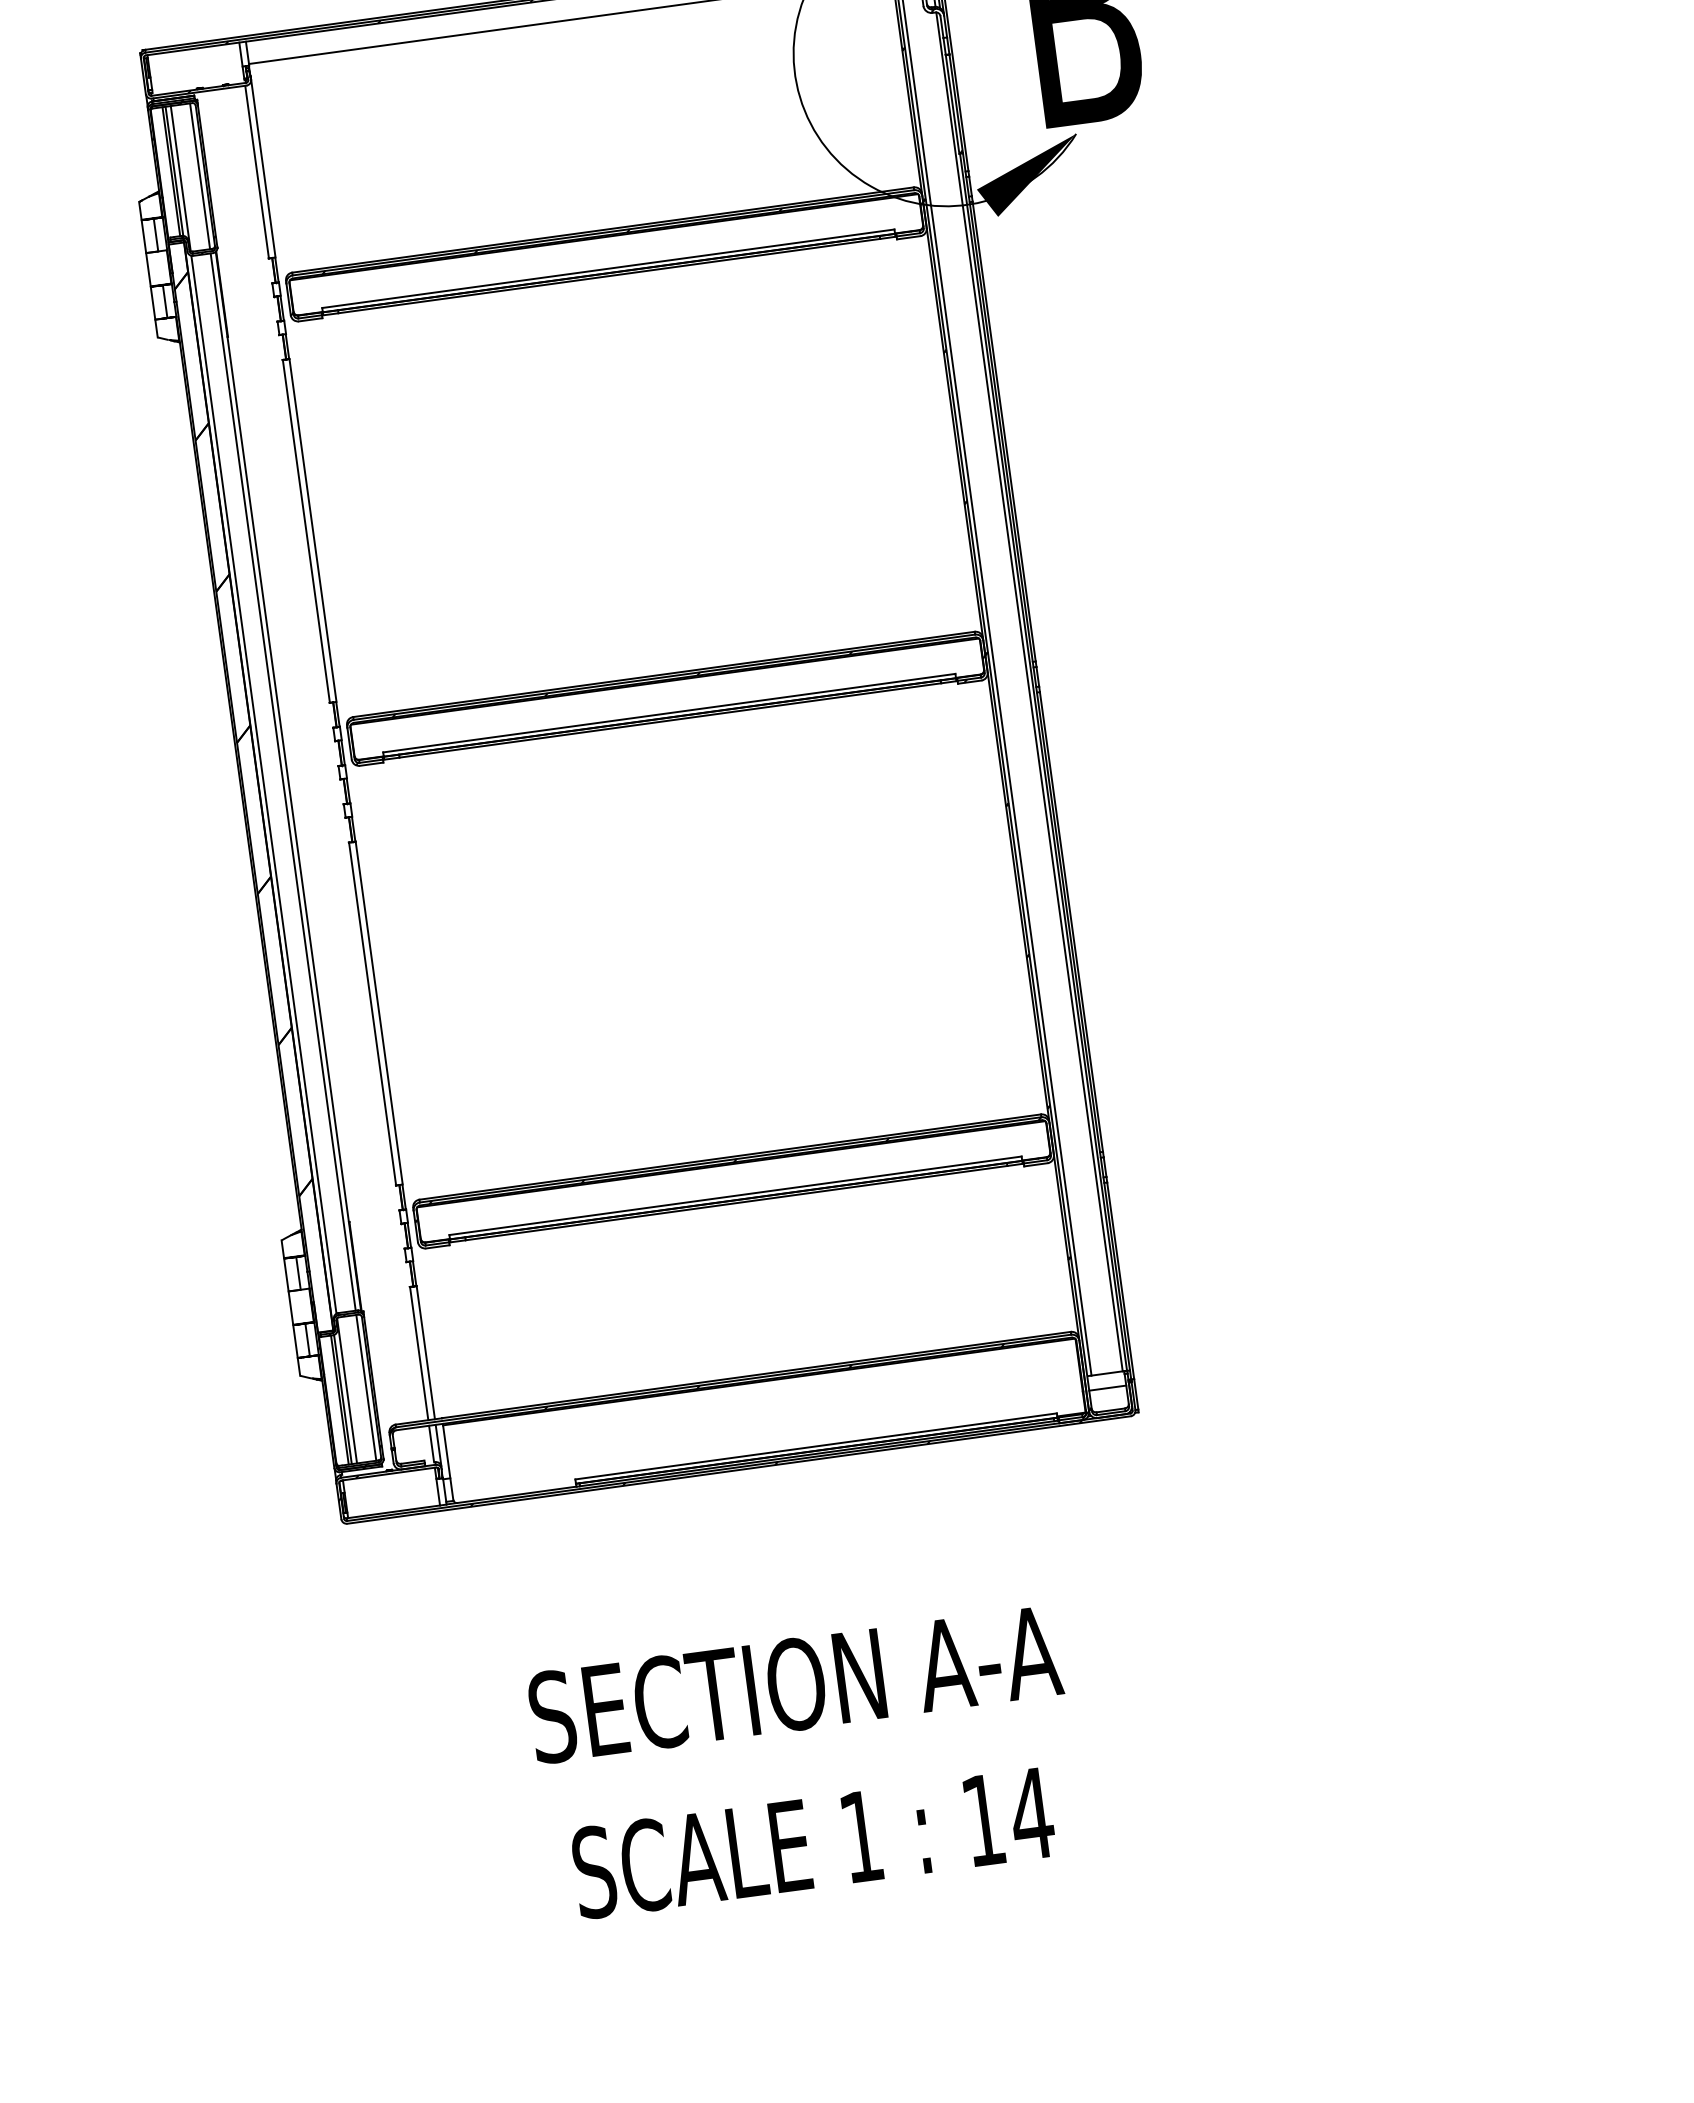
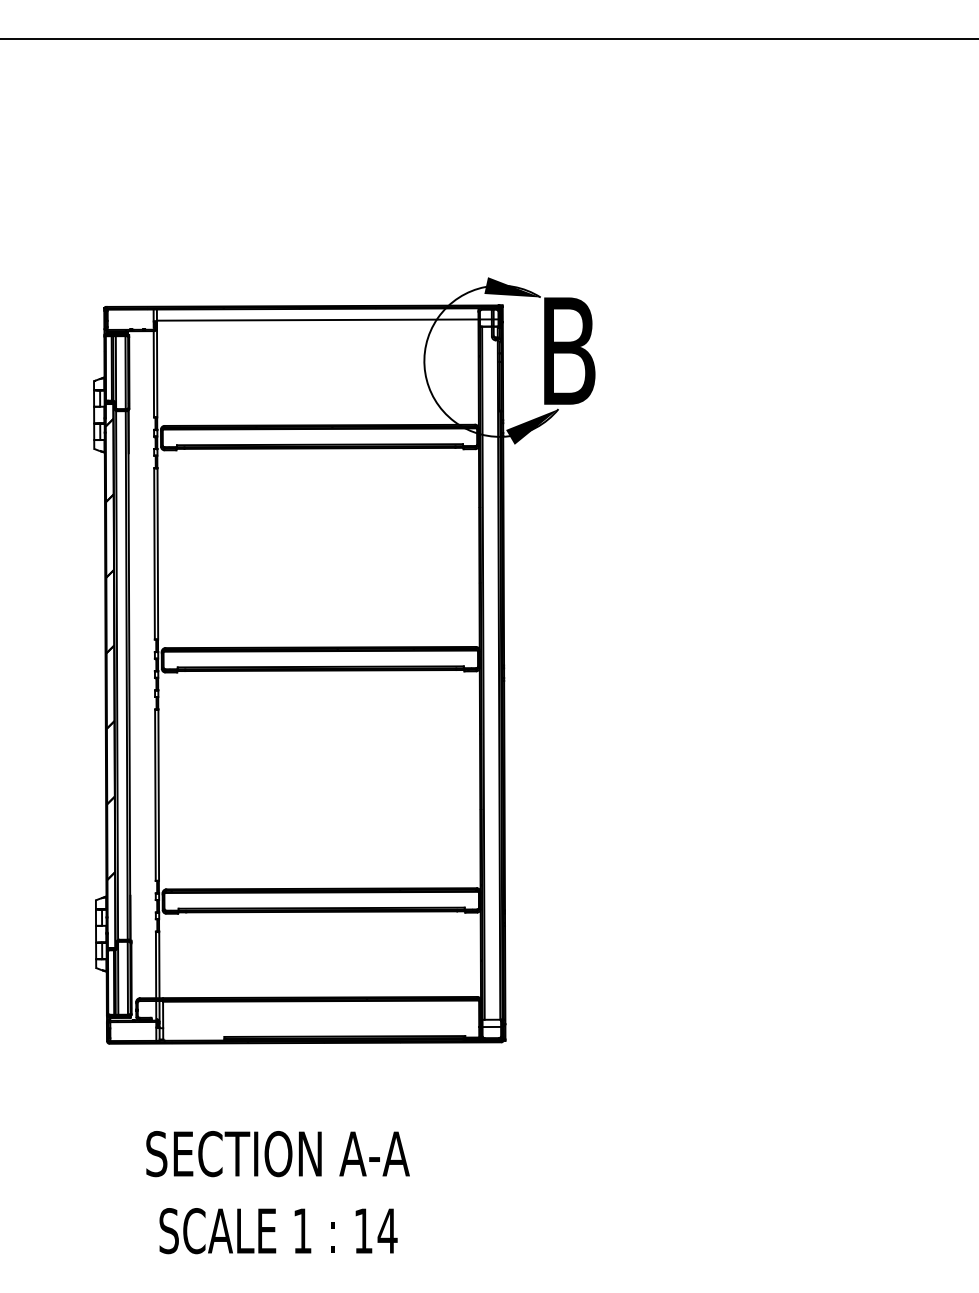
text: (794, 1685) -> (277, 1154), moved
text: (813, 1843) -> (278, 1231), moved

